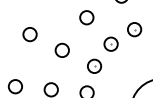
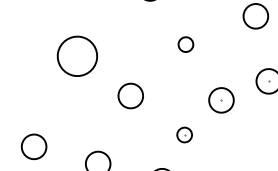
circle: (86, 17) -> (185, 43), size x0.6
circle: (29, 34) -> (76, 56), size x1.6
part: (94, 65) -> (184, 133), size x0.6

